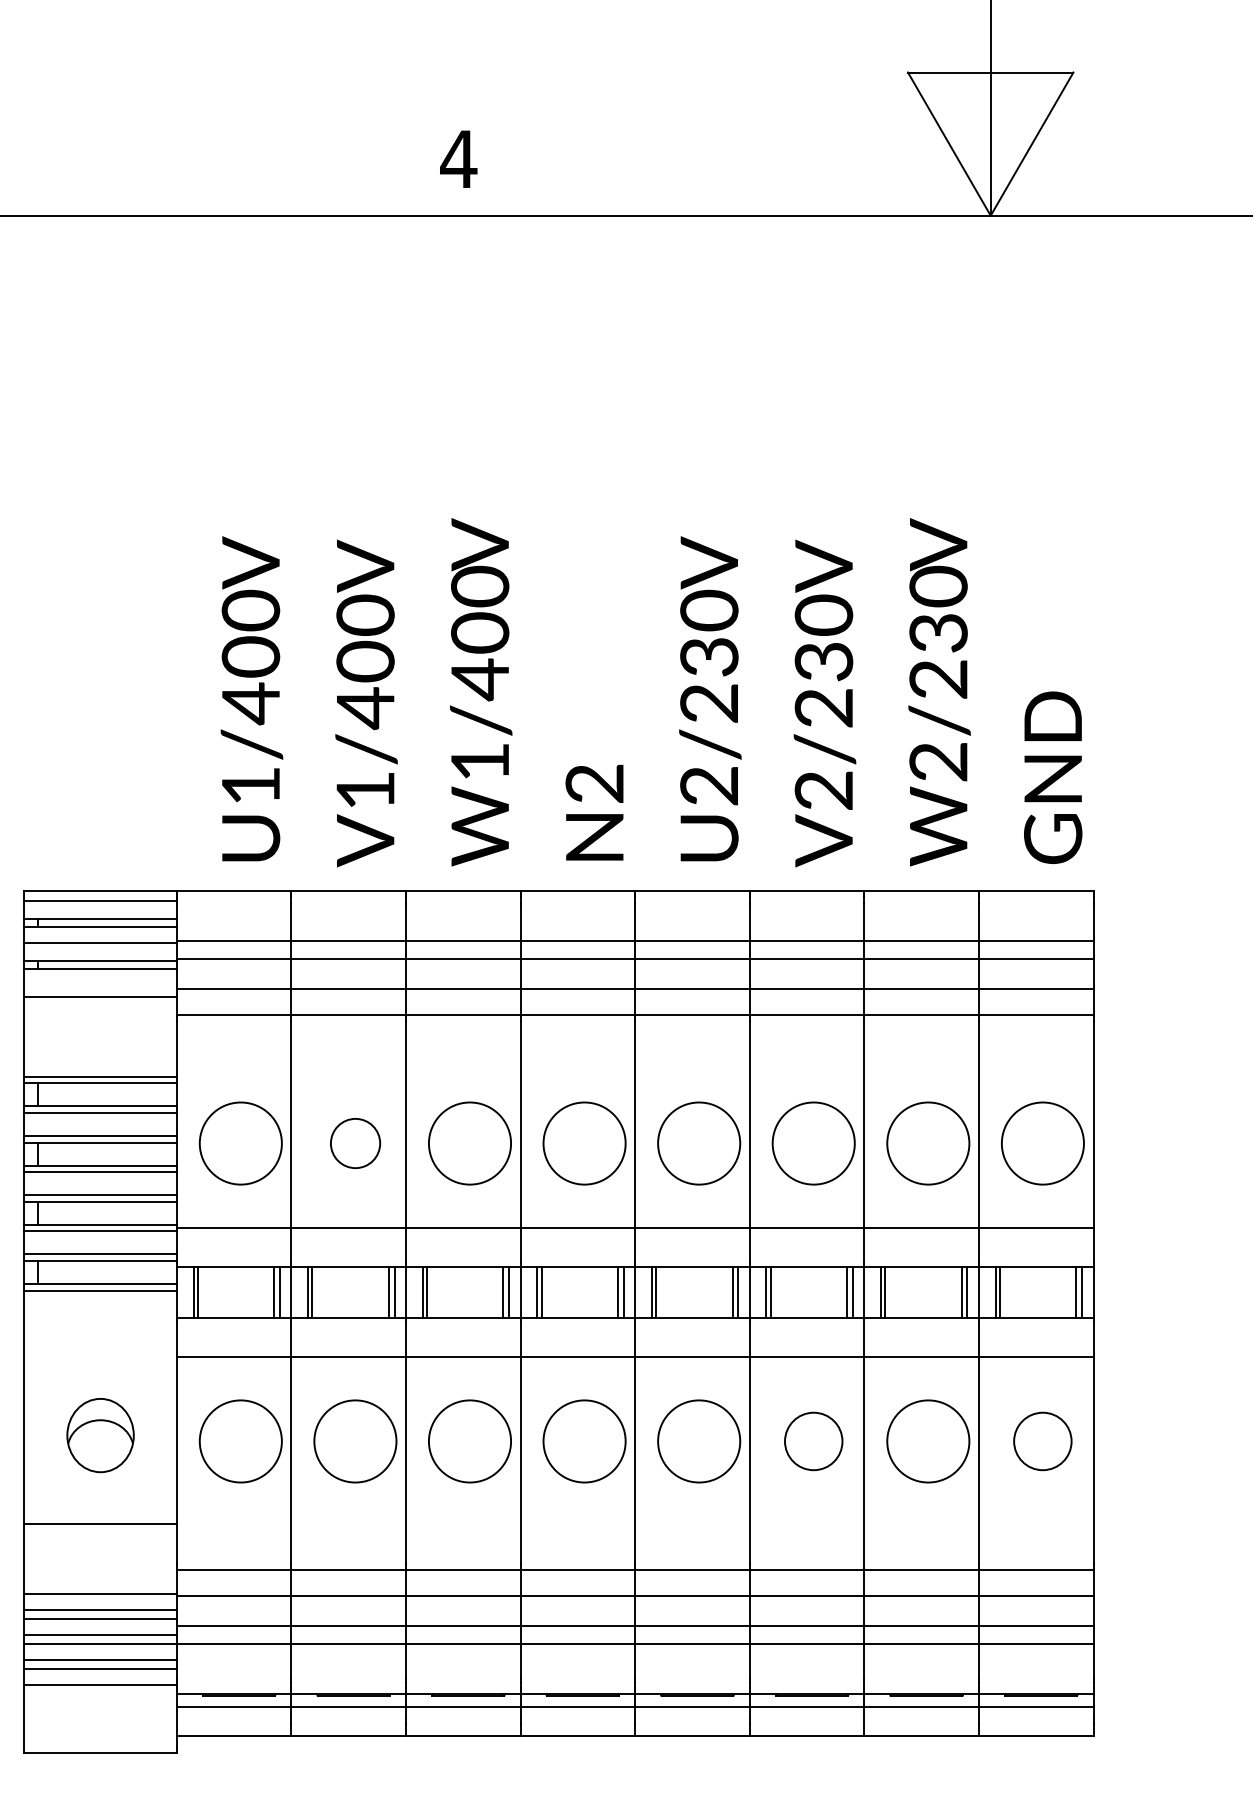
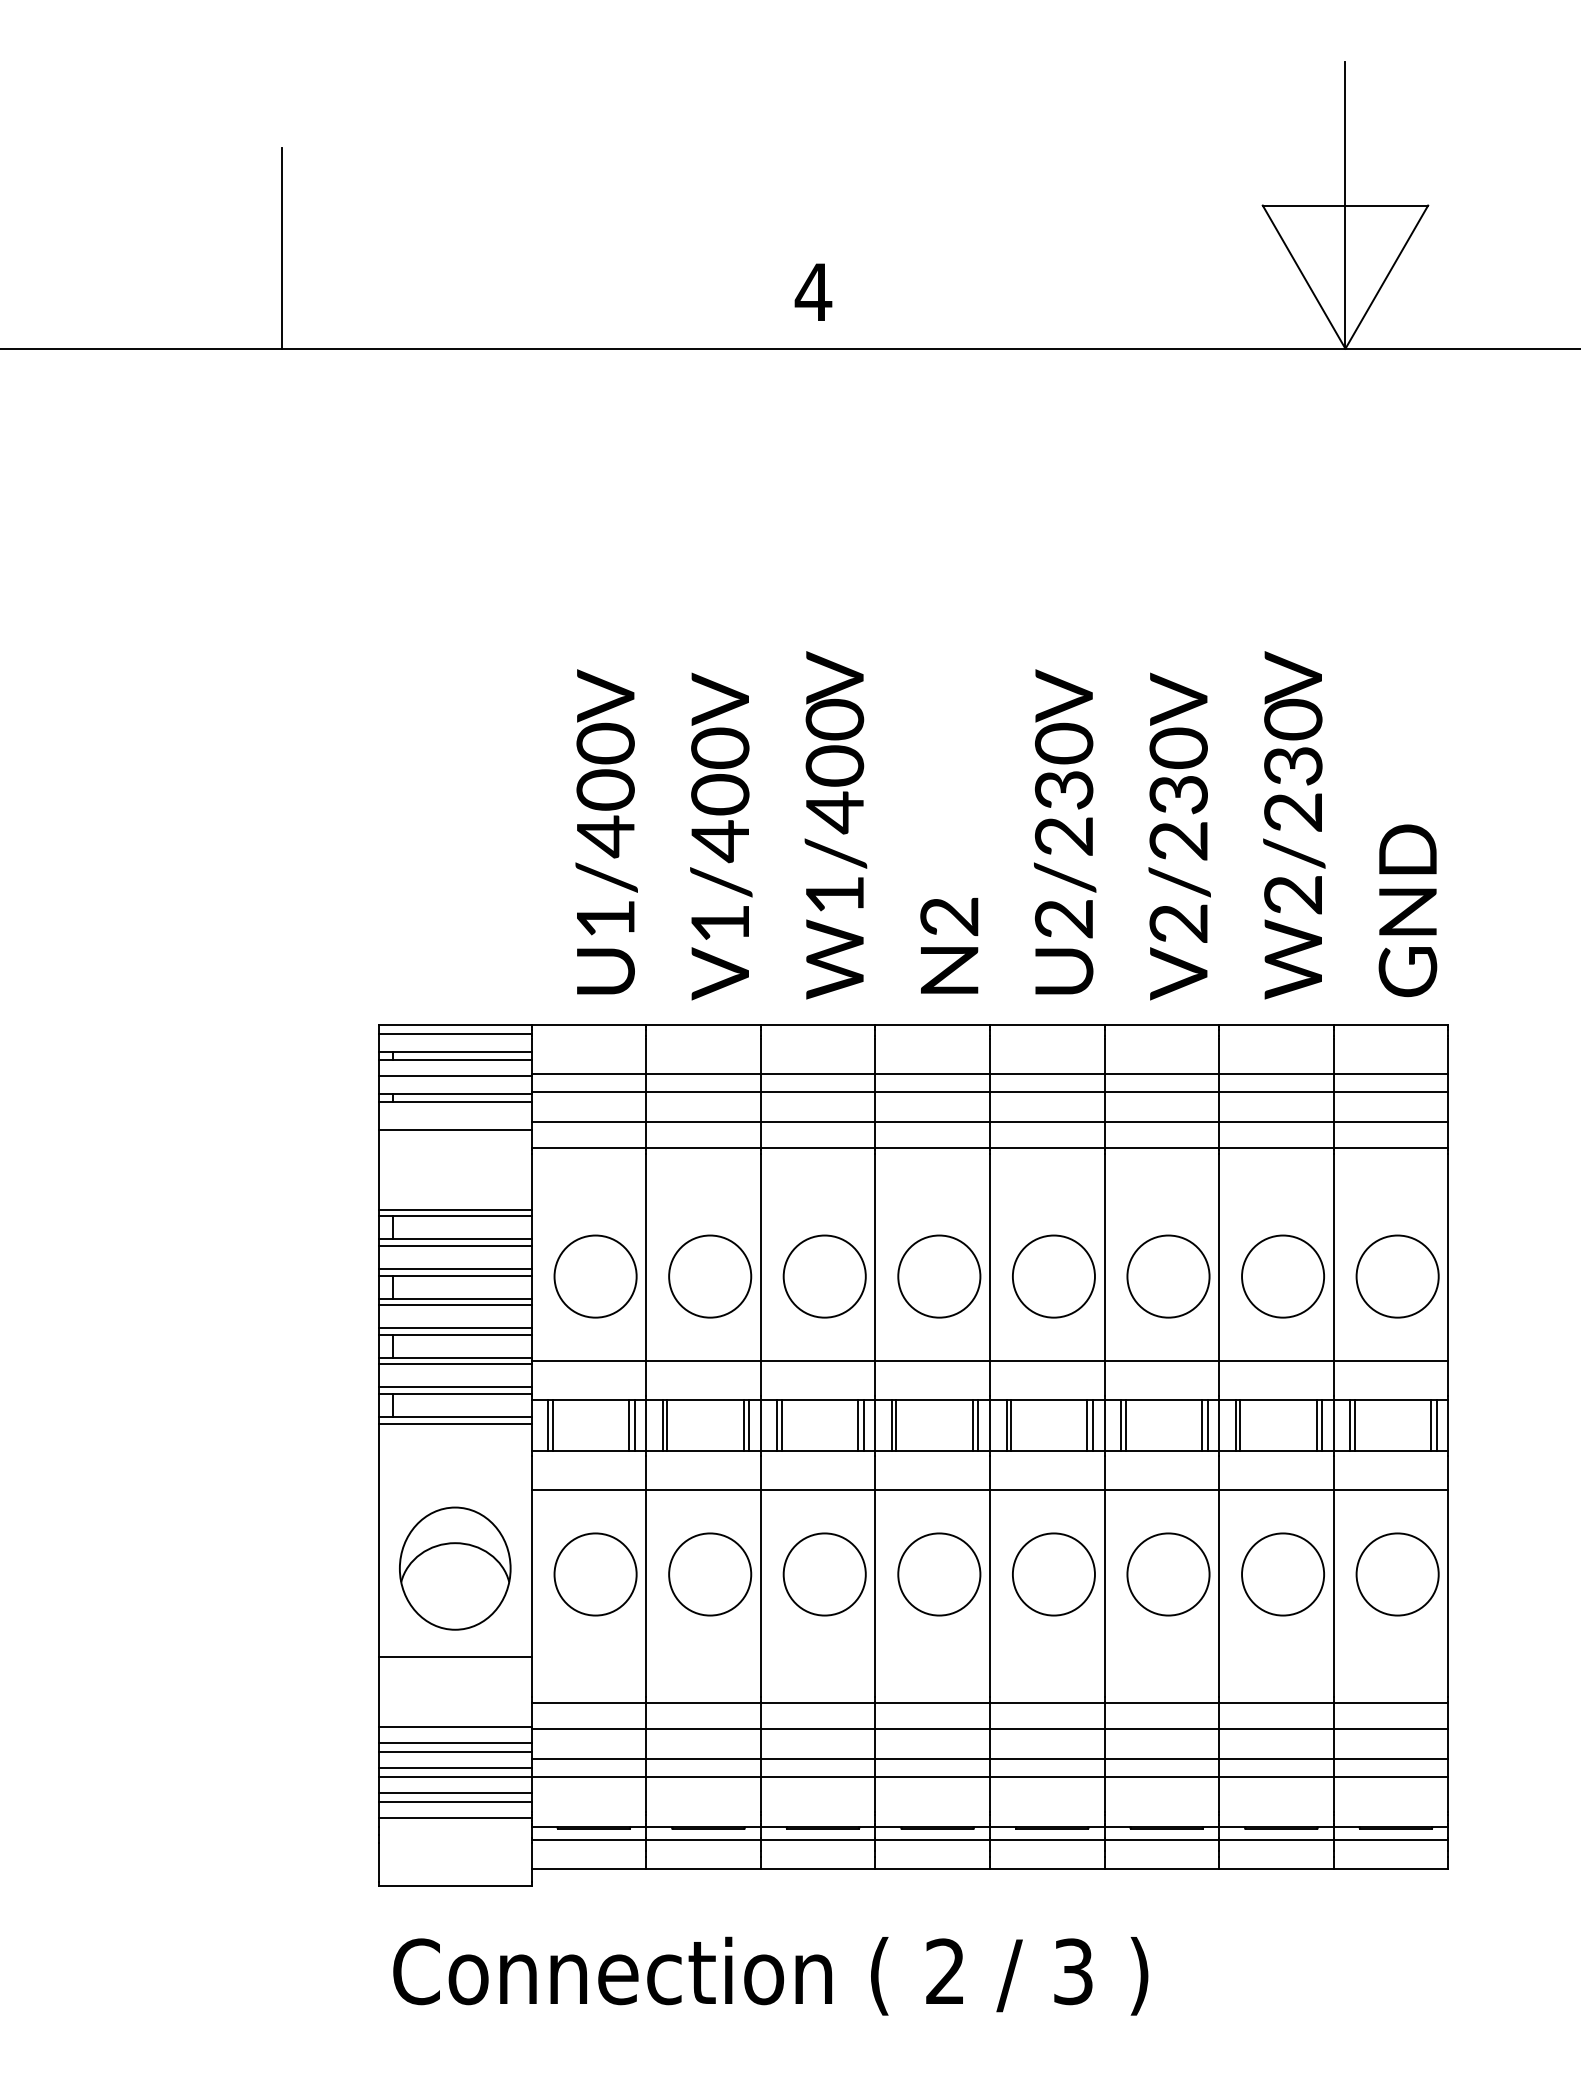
circle: (355, 1143) -> (710, 1276), size x1.67
part: (100, 1435) -> (455, 1568), size x1.67
circle: (813, 1441) -> (1168, 1574), size x1.43
circle: (1042, 1441) -> (1397, 1574), size x1.43

